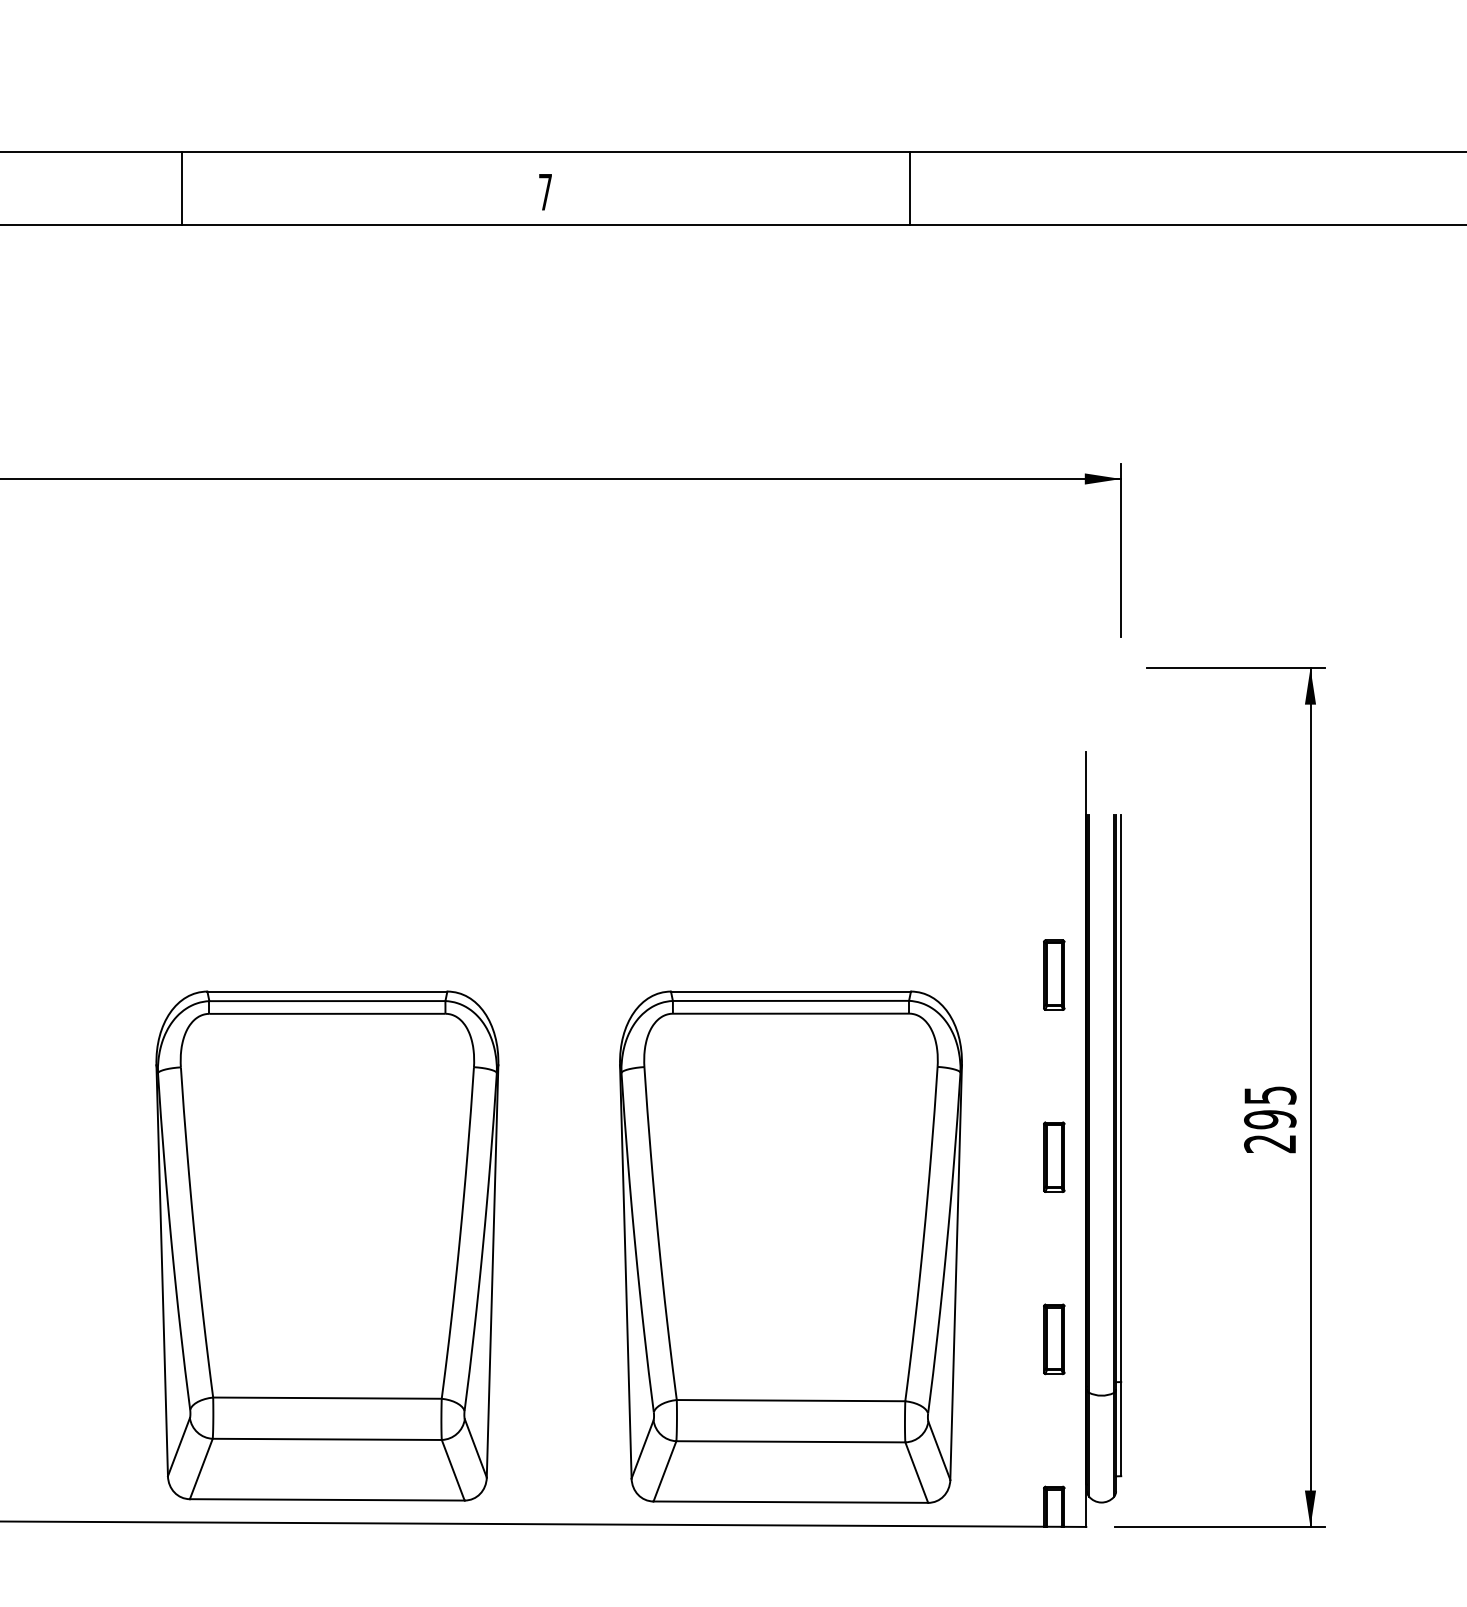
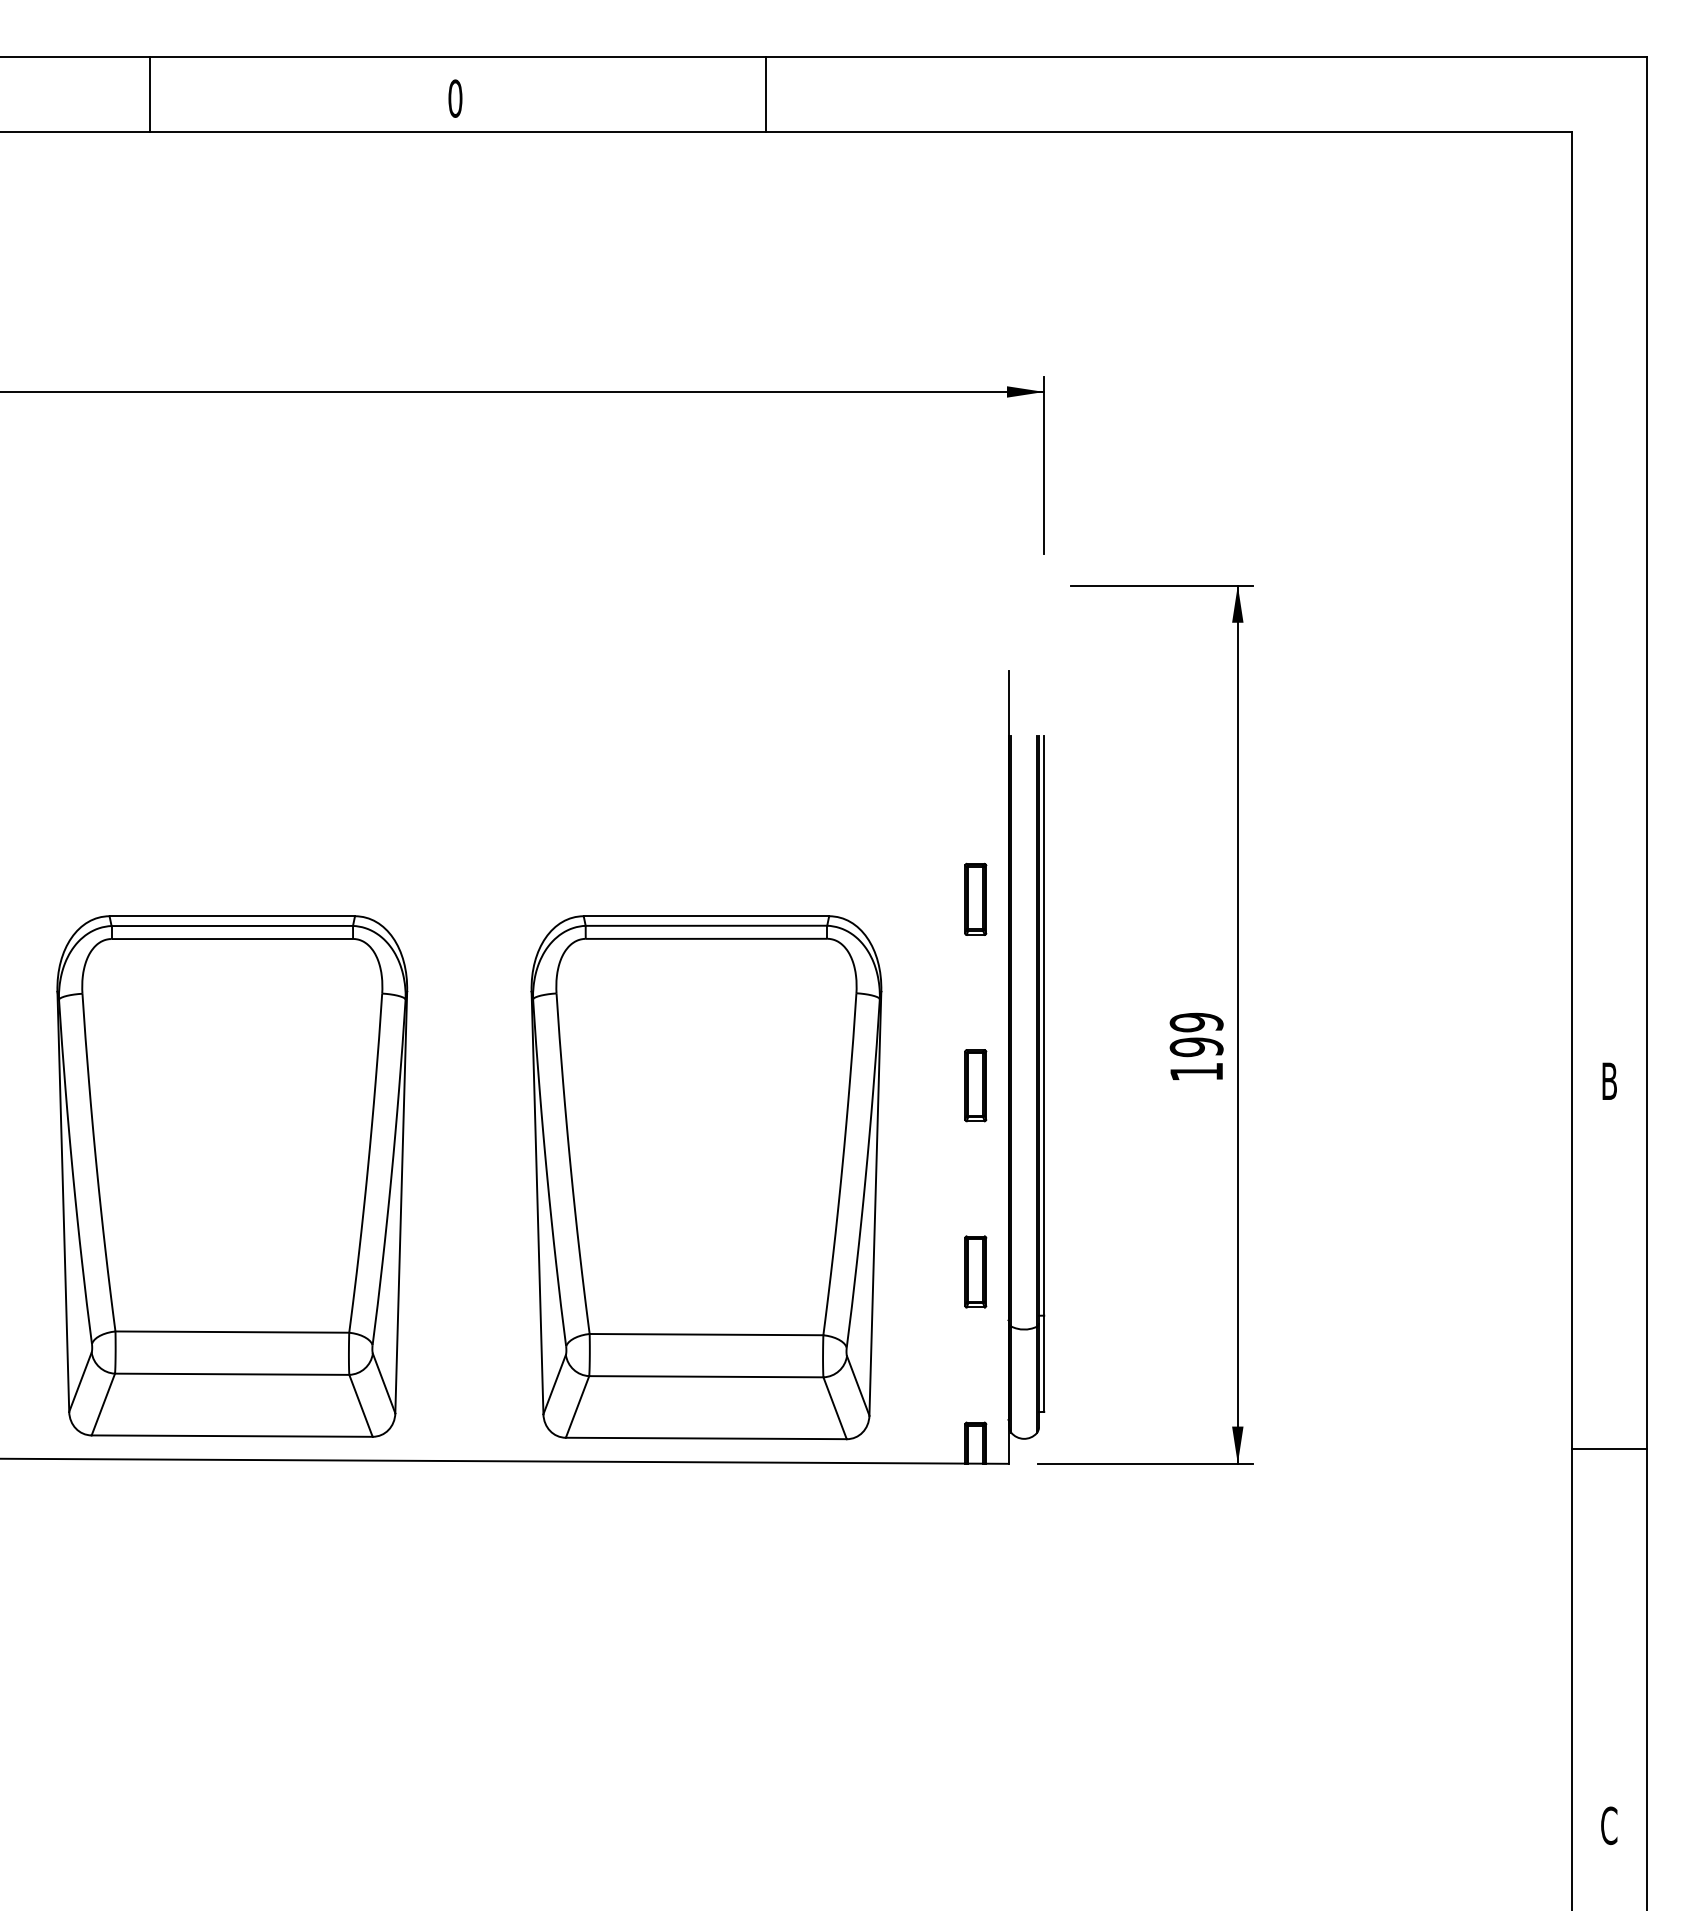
line: (181, 188) -> (149, 94), moved
line: (909, 188) -> (765, 94), moved
text: (545, 192) -> (455, 98), 7 -> 0
text: (1270, 1118) -> (1196, 1046), 295 -> 199

